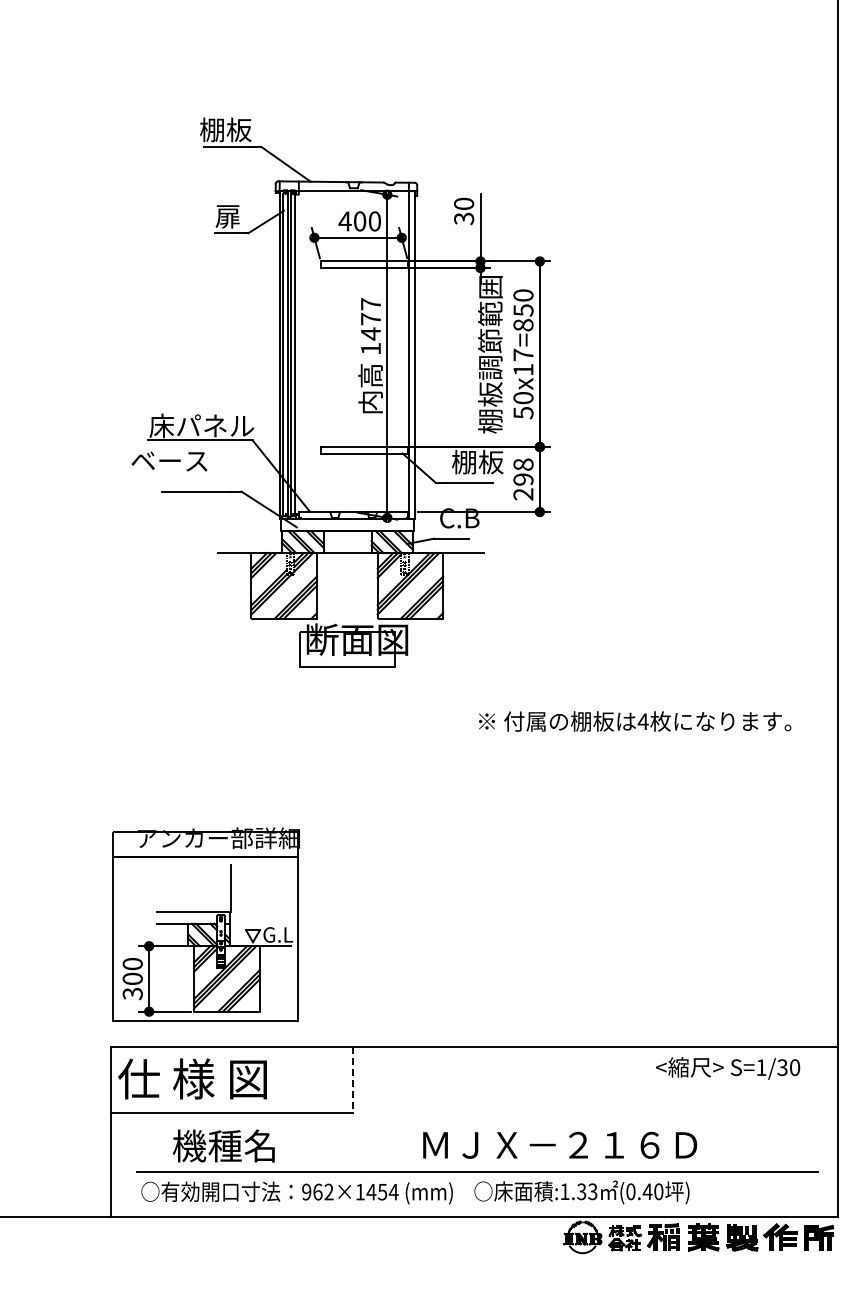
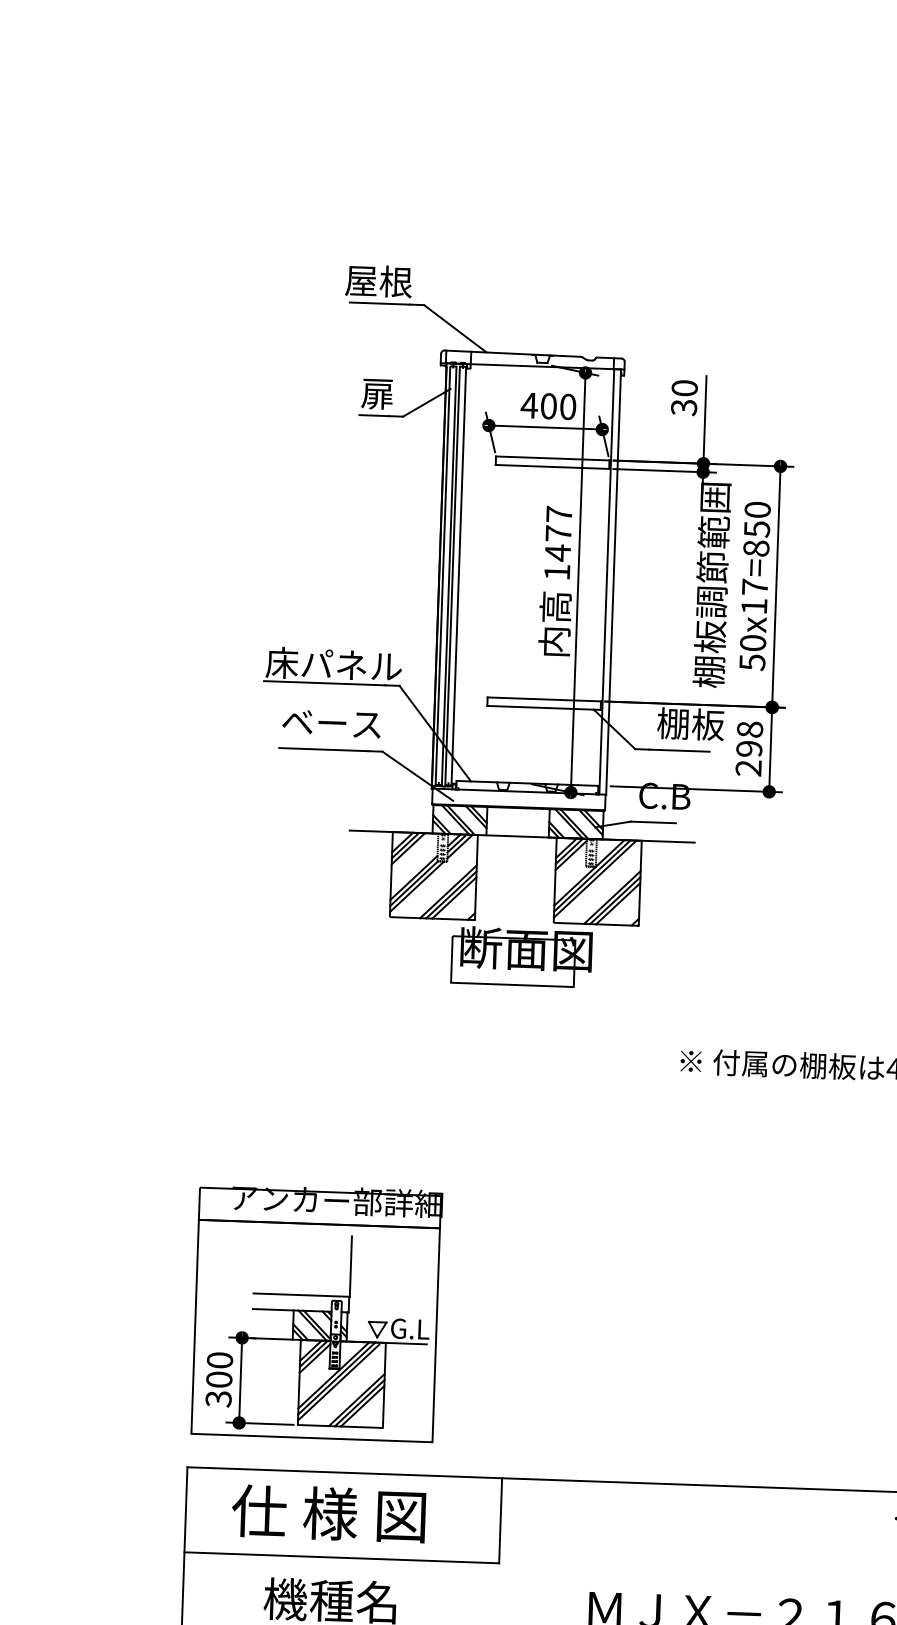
text: (225, 129) -> (378, 280), 棚板 -> 屋根
text: (169, 461) -> (331, 723), moved
text: (192, 1078) -> (328, 1512), moved
line: (352, 1079) -> (500, 1520), dashed -> solid

